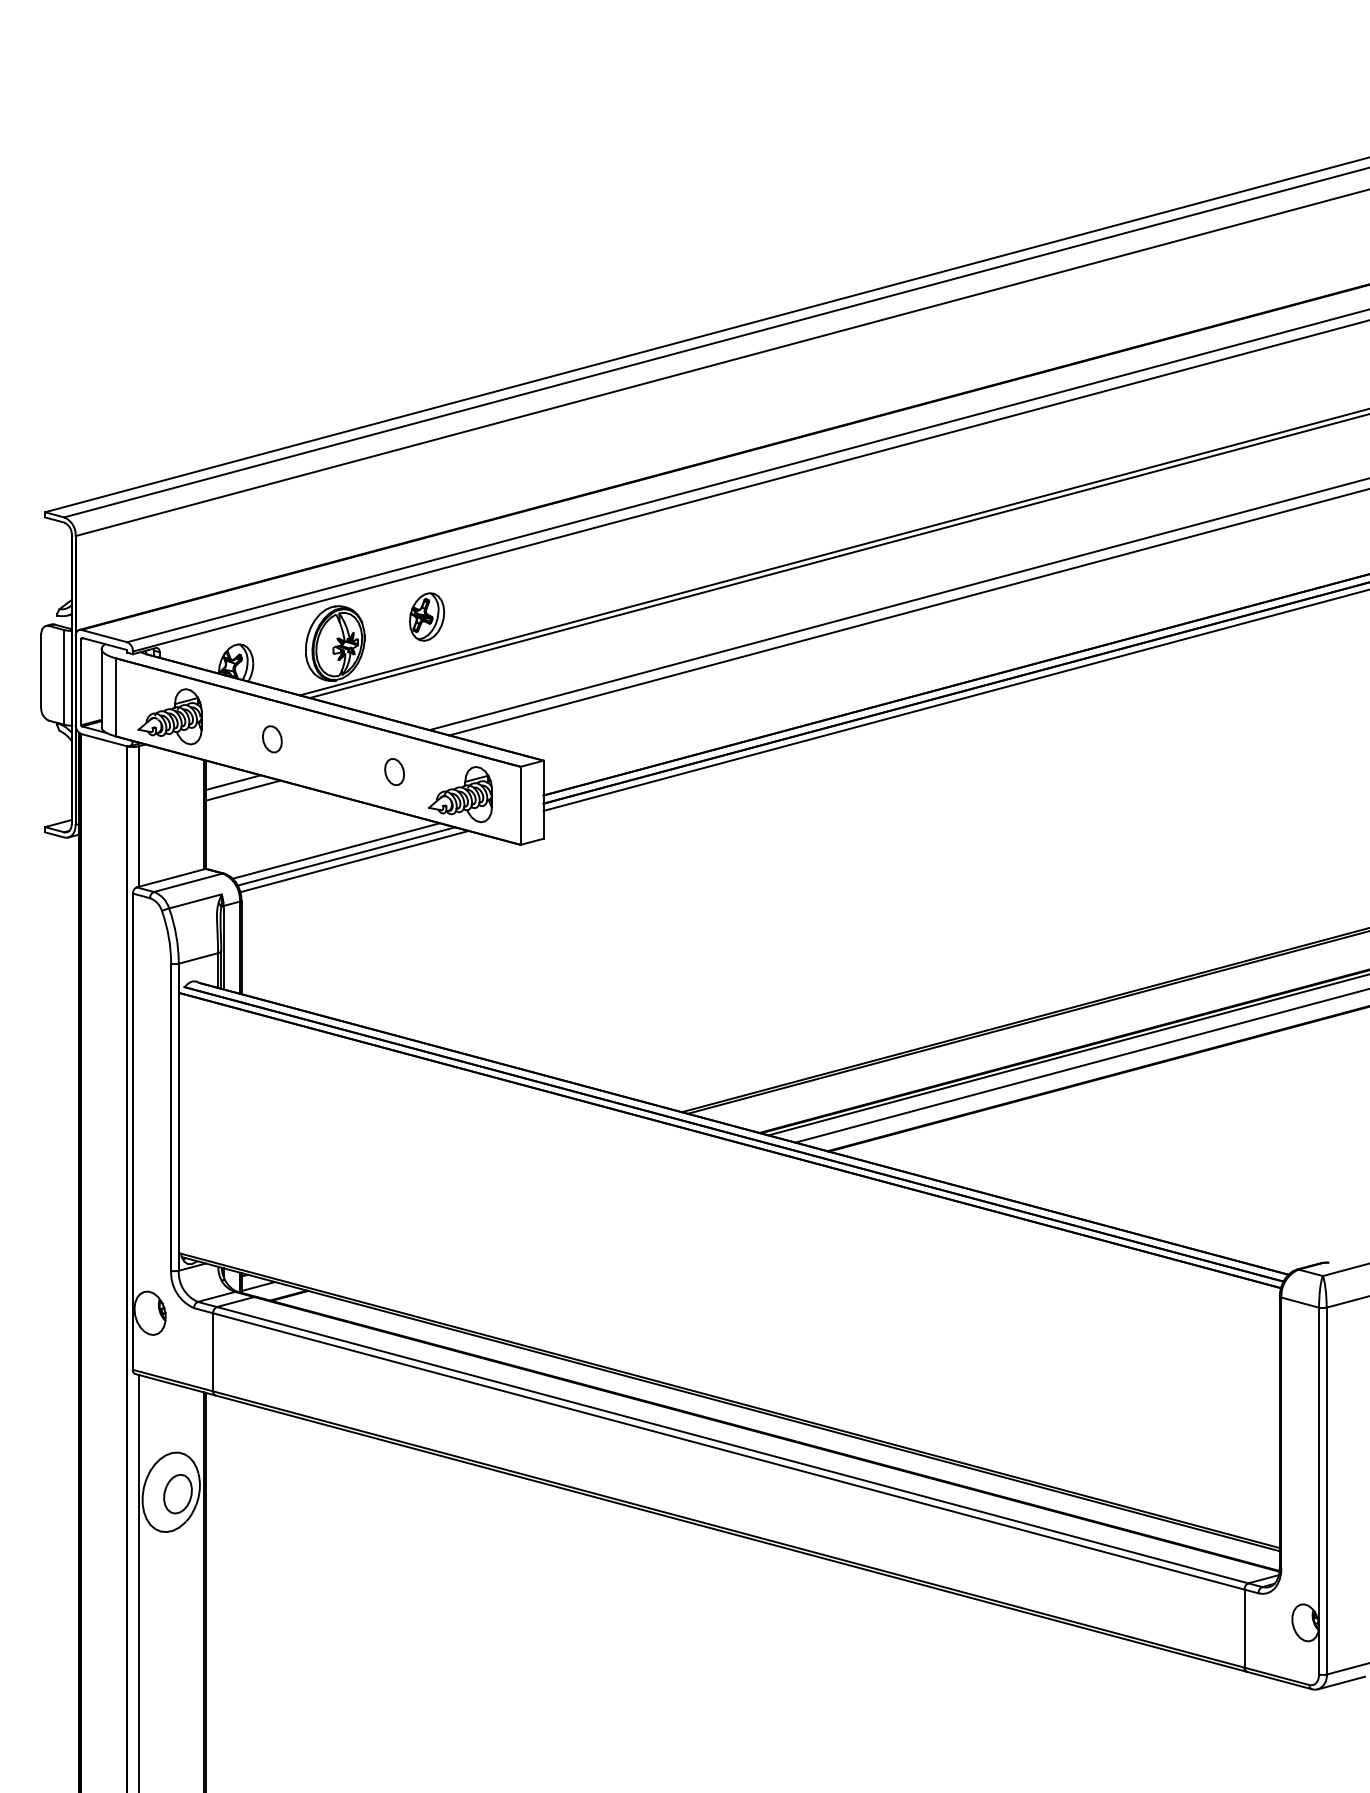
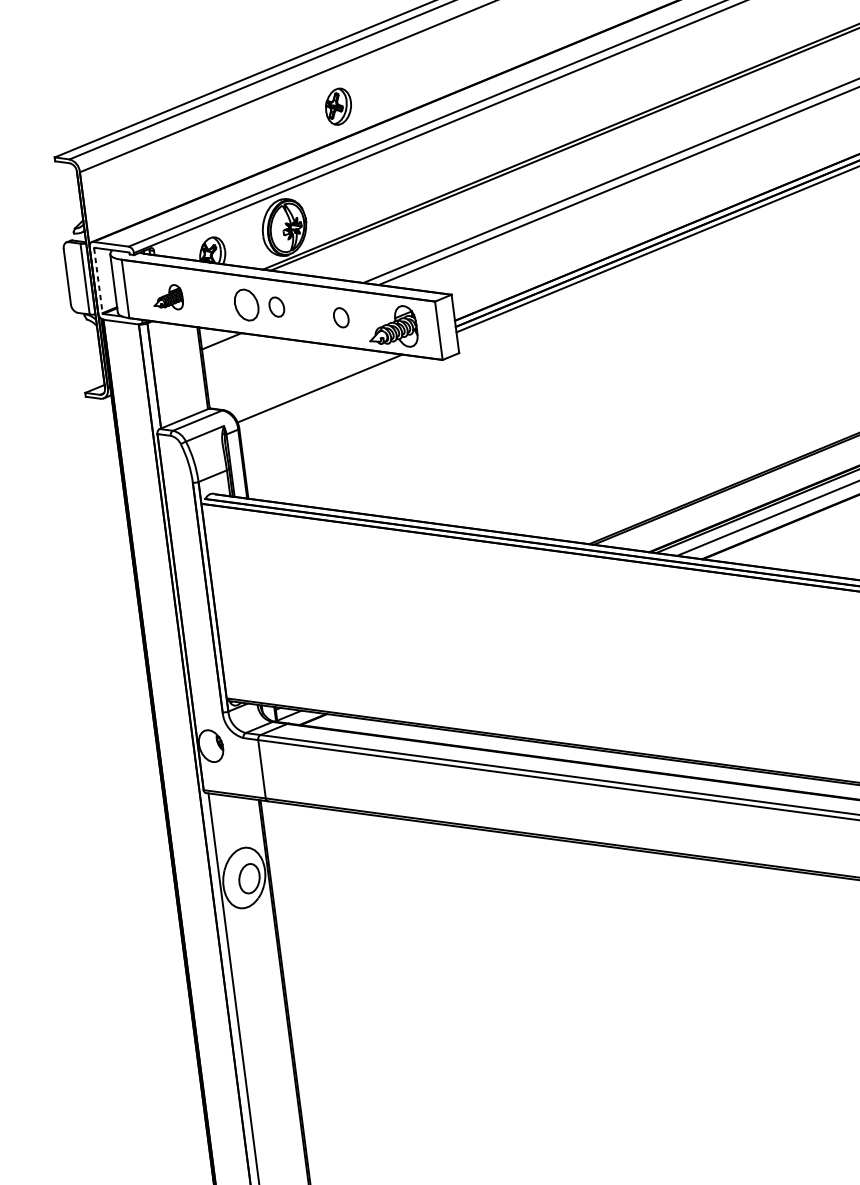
part: (427, 616) -> (338, 106), moved
line: (81, 682) -> (98, 281), solid -> dashed
part: (169, 716) -> (167, 298), size x0.6
part: (272, 739) -> (246, 305), size x1.6
part: (311, 746) -> (276, 306), added
line: (243, 790) -> (230, 346), removed
line: (335, 850) -> (304, 382), removed
line: (346, 856) -> (313, 385), removed

